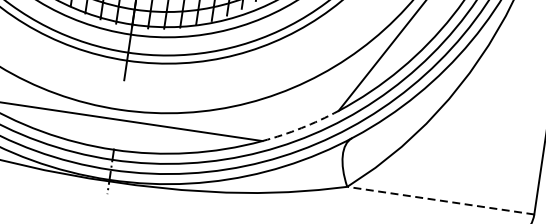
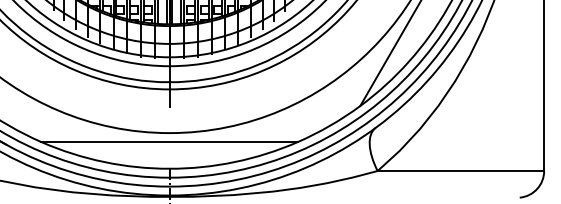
arc: (301, 127) -> (330, 125), dashed -> solid
line: (440, 201) -> (460, 171), dashed -> solid

